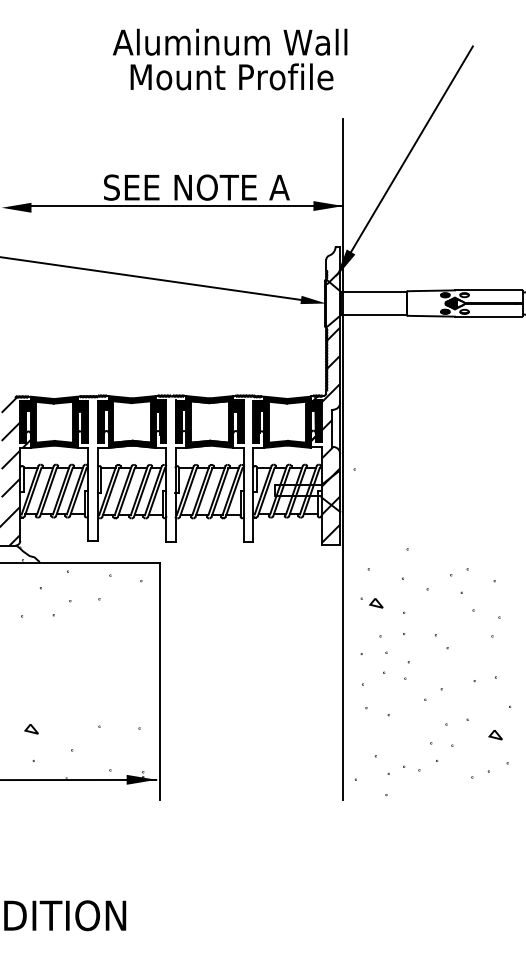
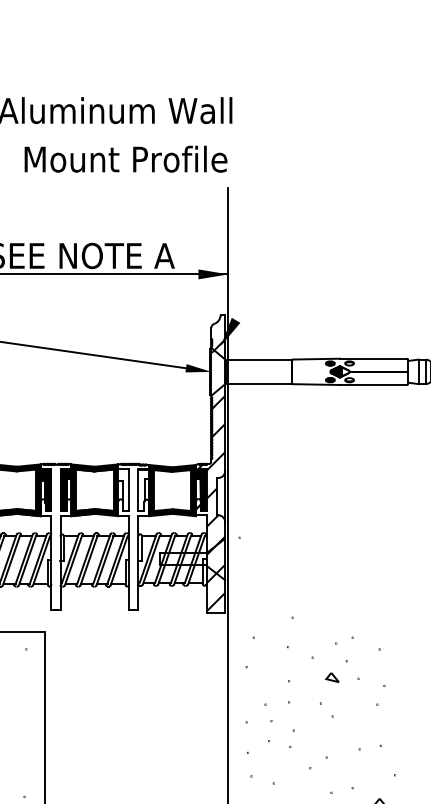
text: (231, 76) -> (125, 158), moved
line: (411, 149) -> (296, 217), removed
fill: (238, 421) -> (123, 489), removed
fill: (258, 421) -> (143, 489), removed
part: (376, 603) -> (332, 677), moved

